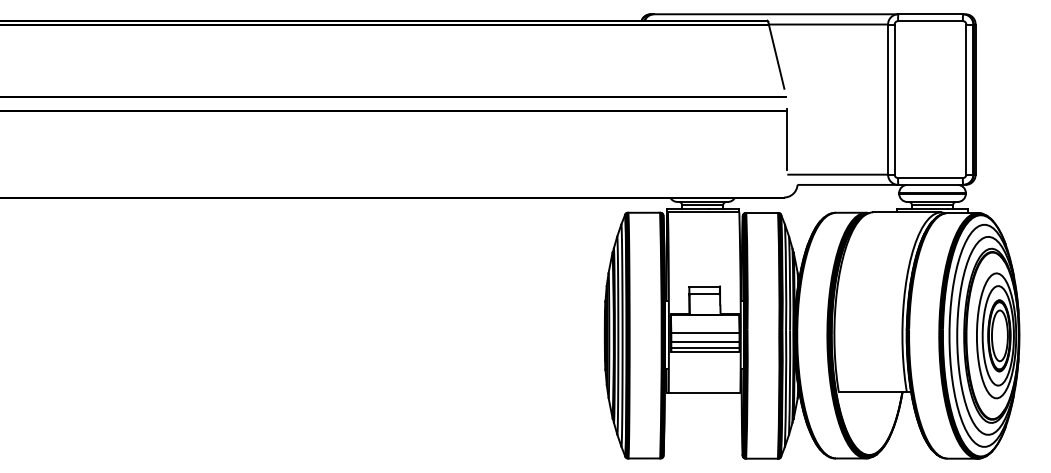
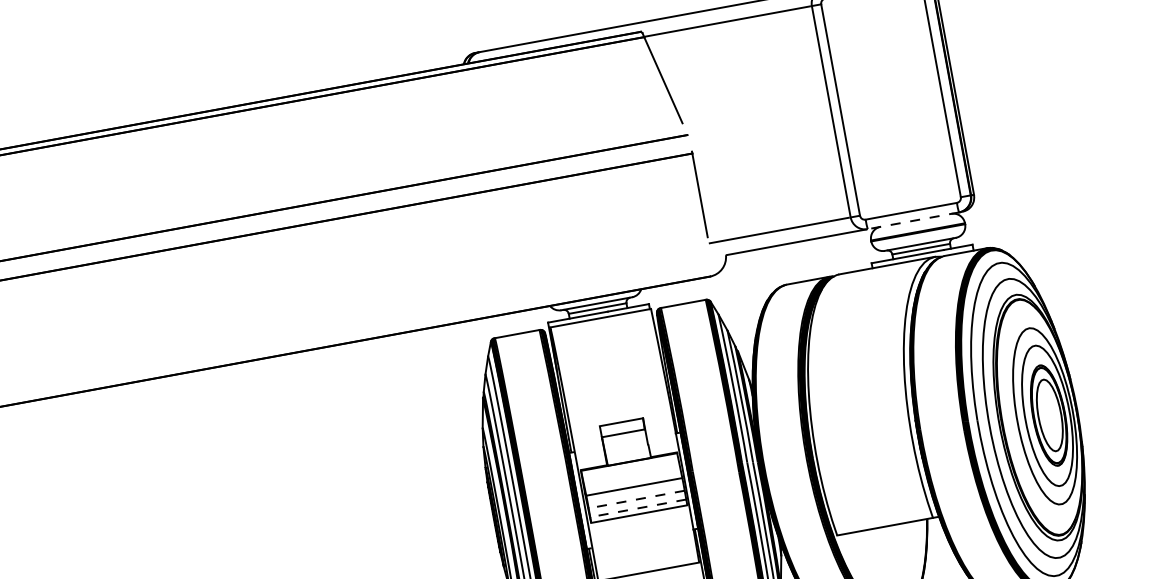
line: (930, 184) -> (912, 220), solid -> dashed
line: (704, 341) -> (635, 499), solid -> dashed
line: (704, 347) -> (636, 508), solid -> dashed

